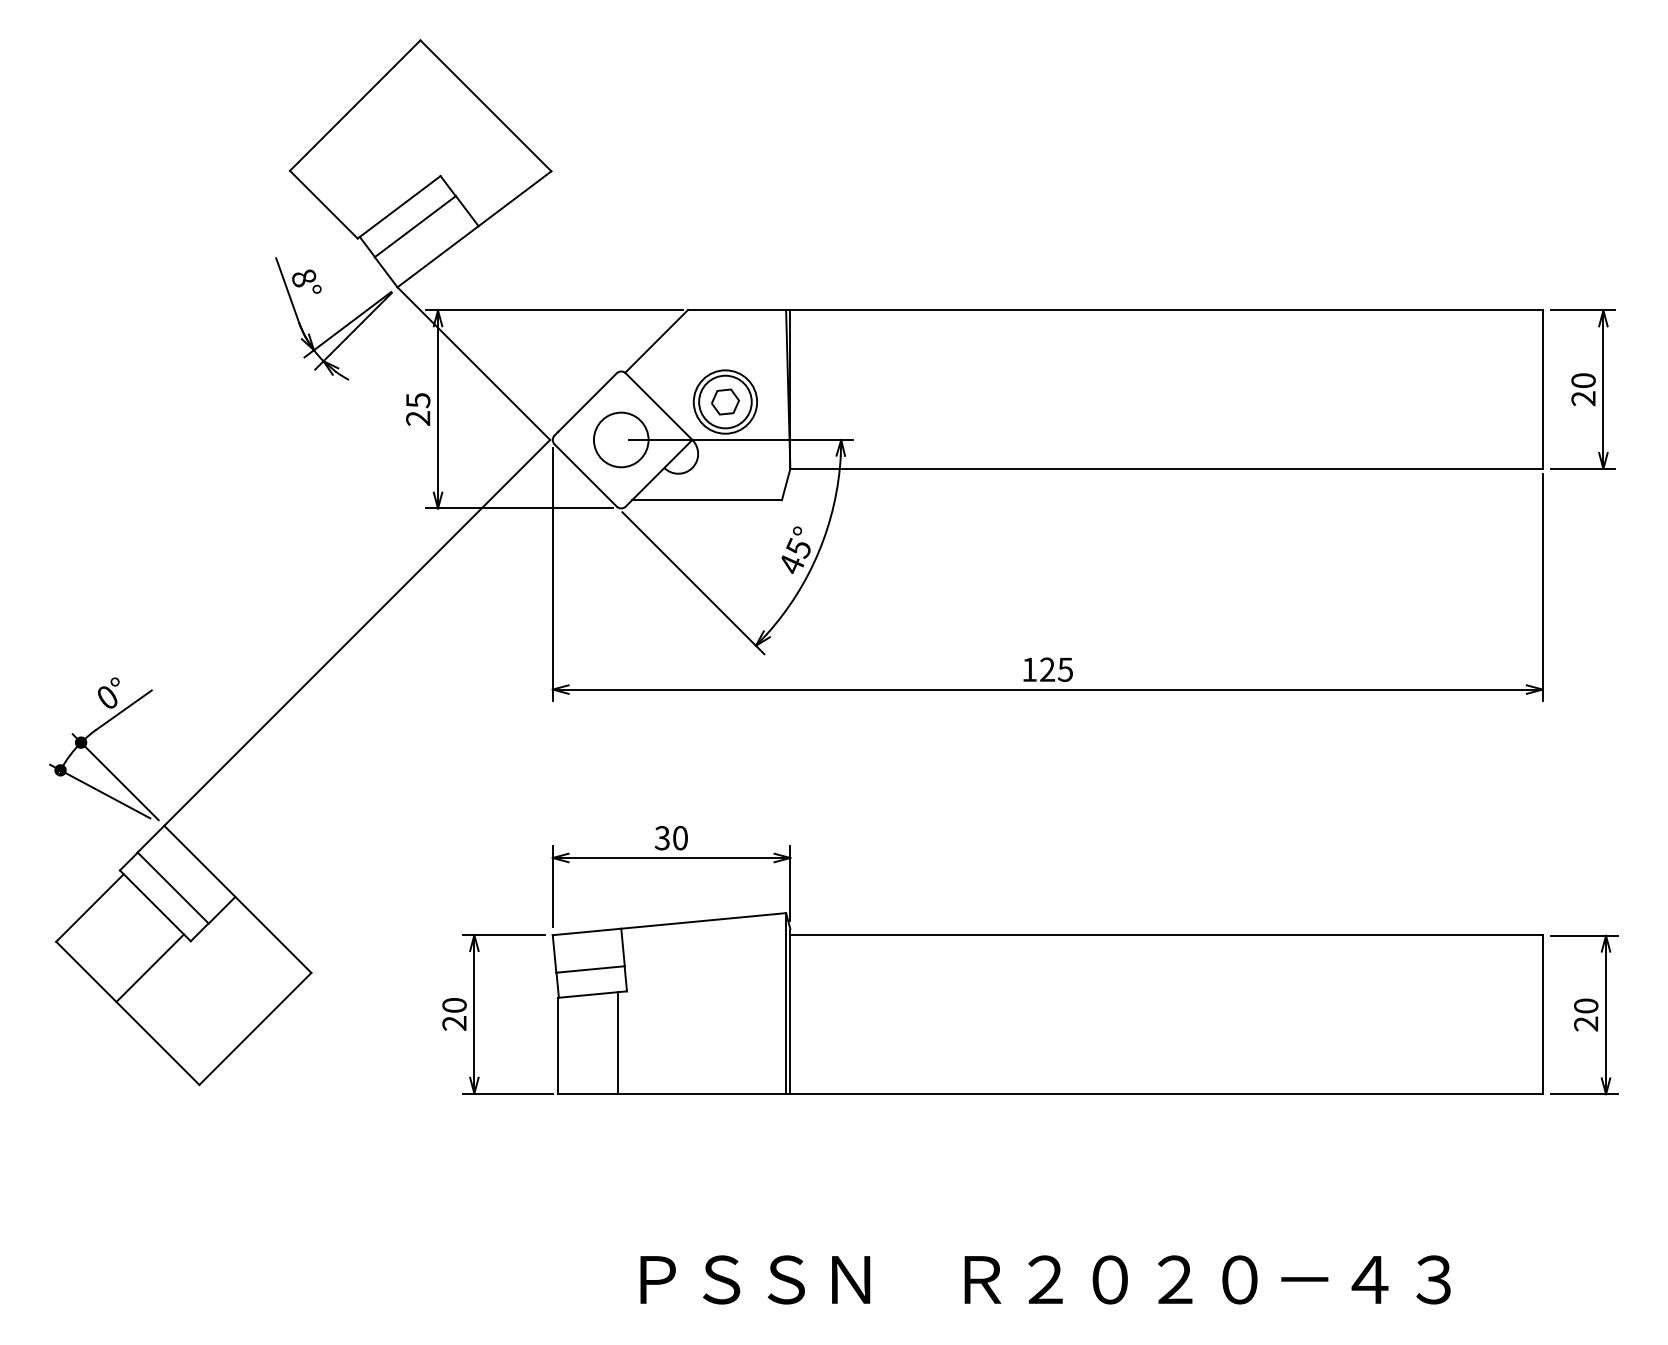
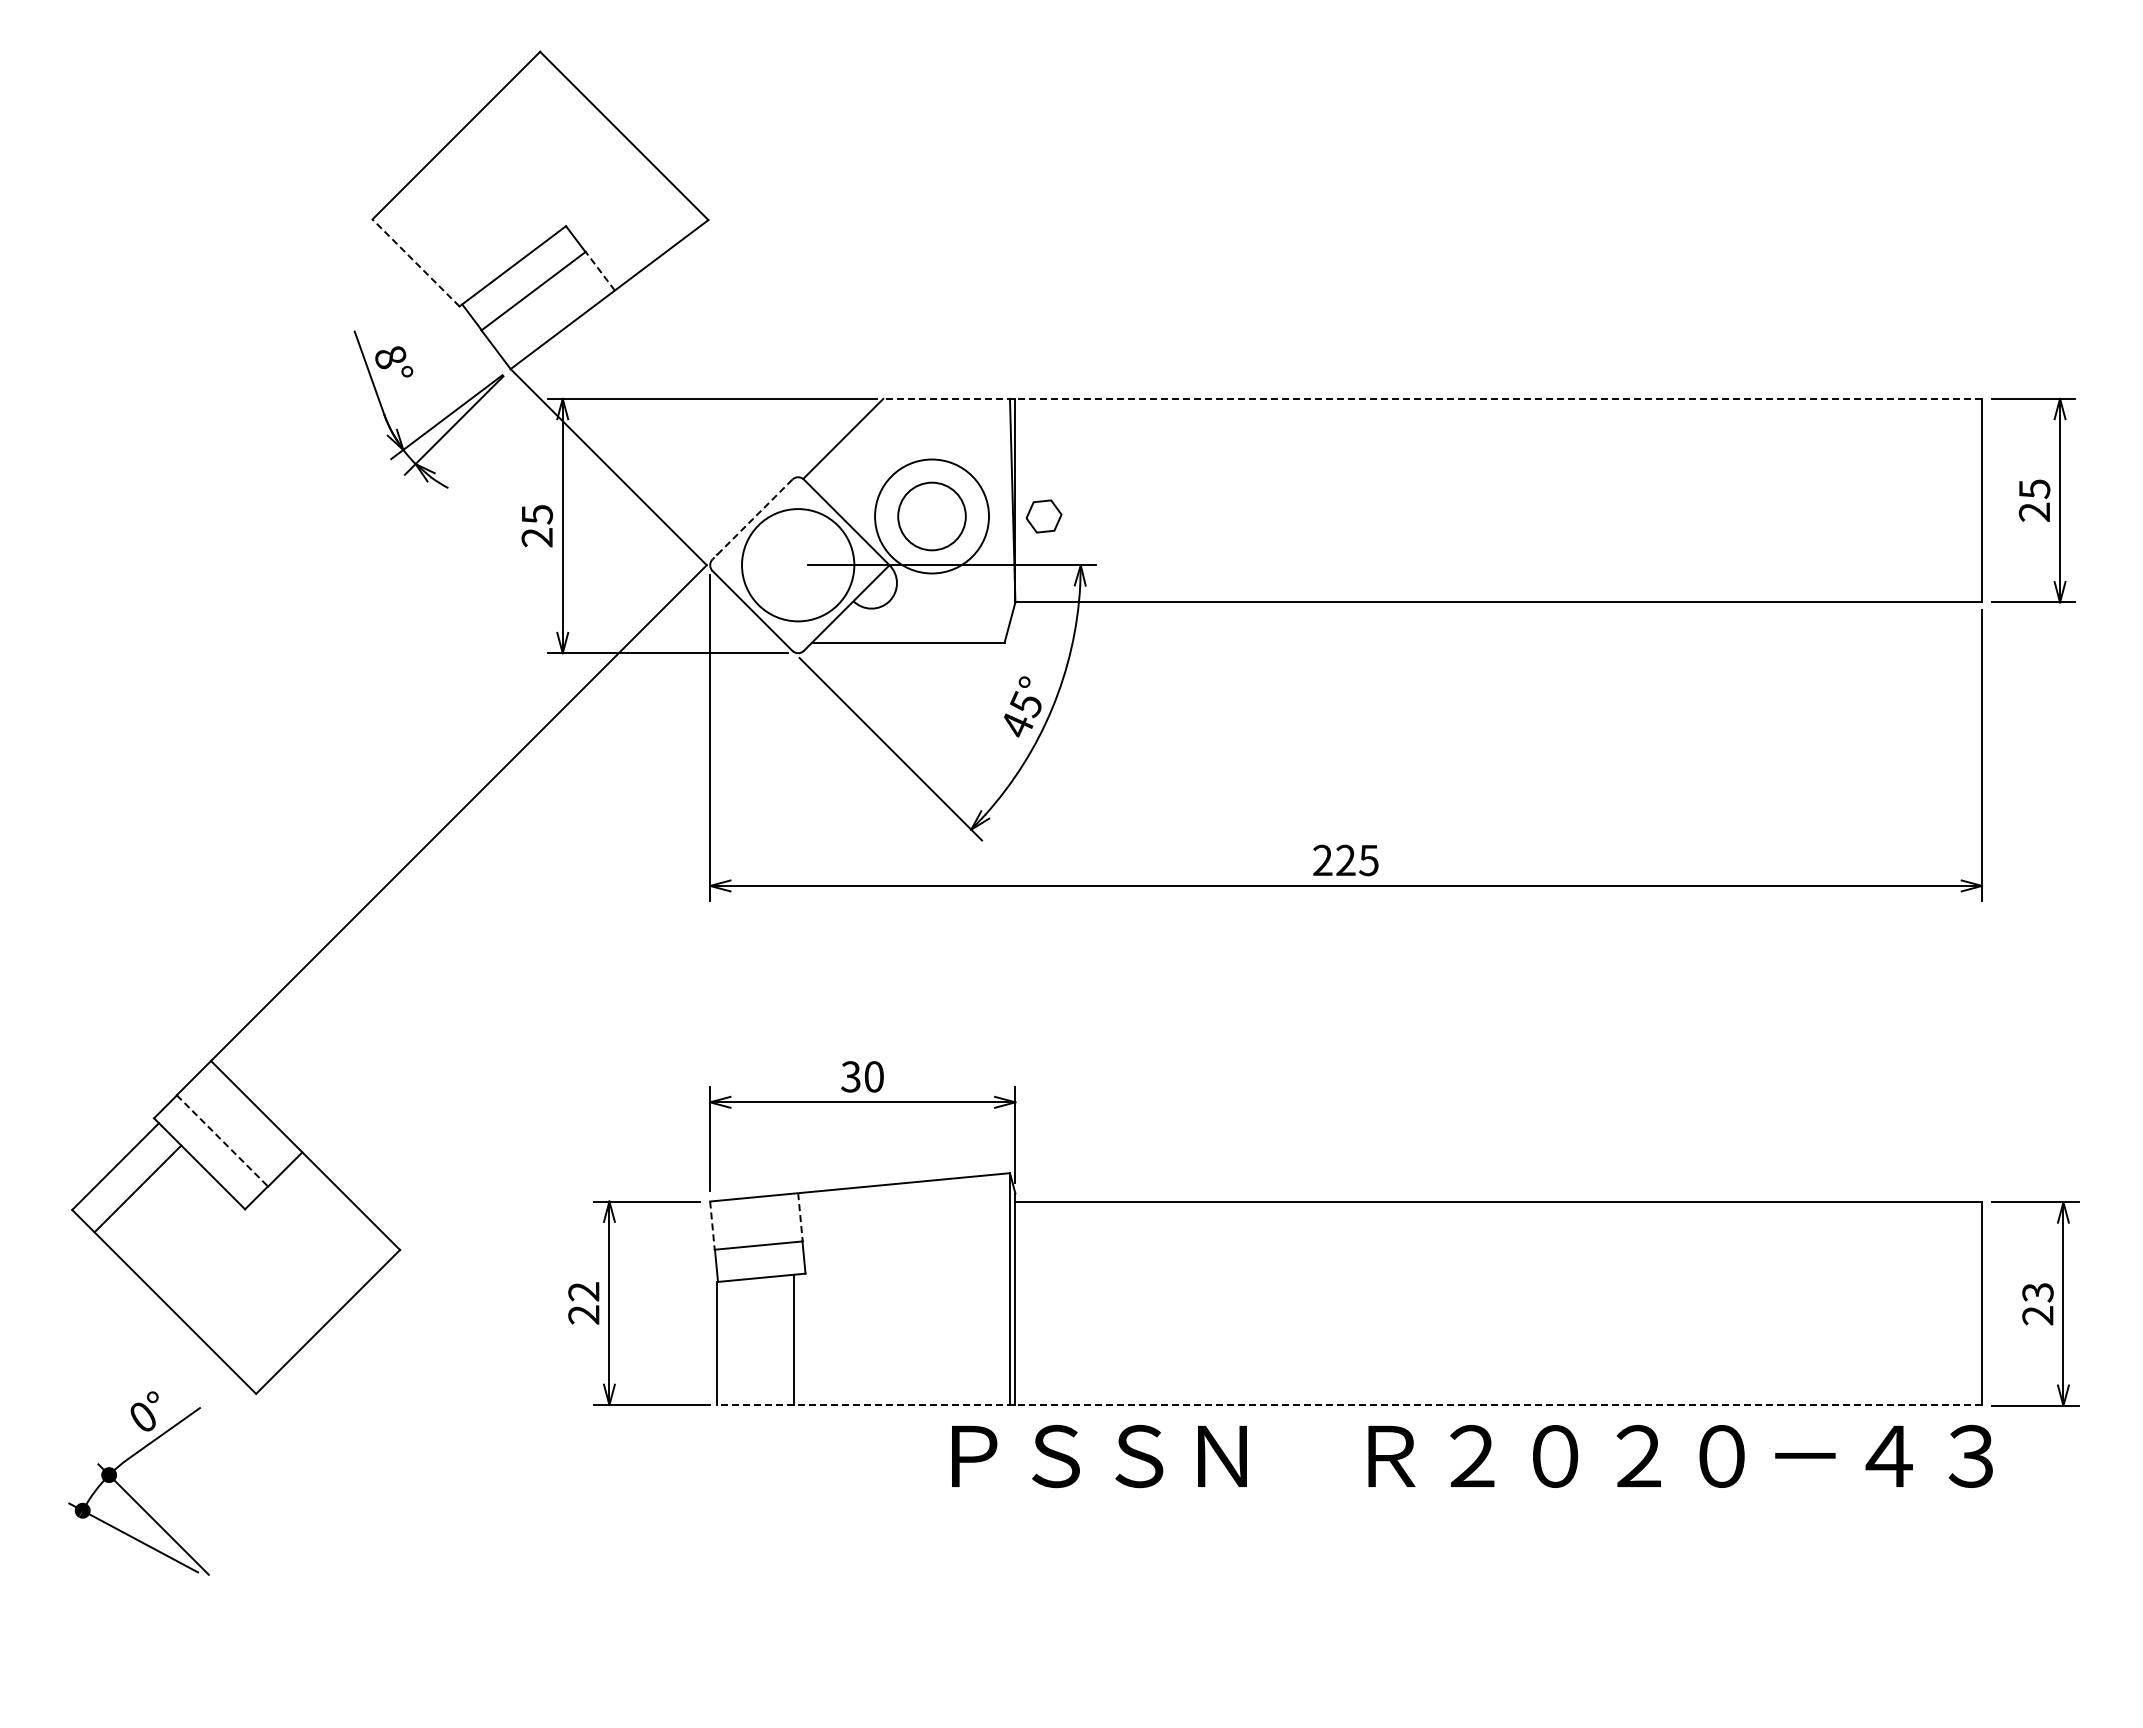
line: (324, 204) -> (416, 262), solid -> dashed
line: (467, 210) -> (600, 270), solid -> dashed
line: (1114, 310) -> (1432, 398), solid -> dashed
text: (1583, 381) -> (2034, 489), 20 -> 25
circle: (725, 402) -> (931, 516), size x1.4
part: (725, 402) -> (1043, 516), moved
line: (585, 404) -> (752, 519), solid -> dashed
circle: (621, 440) -> (798, 565), size x1.6
text: (1029, 668) -> (1322, 859), 125 -> 225
part: (96, 756) -> (128, 1493), moved
line: (173, 887) -> (222, 1140), solid -> dashed
line: (623, 947) -> (800, 1217), solid -> dashed
line: (554, 954) -> (712, 1226), solid -> dashed
line: (149, 967) -> (137, 1188), moved
text: (454, 1005) -> (583, 1291), 20 -> 22
text: (1585, 1006) -> (2037, 1292), 20 -> 23
line: (1050, 1093) -> (1349, 1405), solid -> dashed
text: (1045, 1279) -> (1472, 1456), moved

